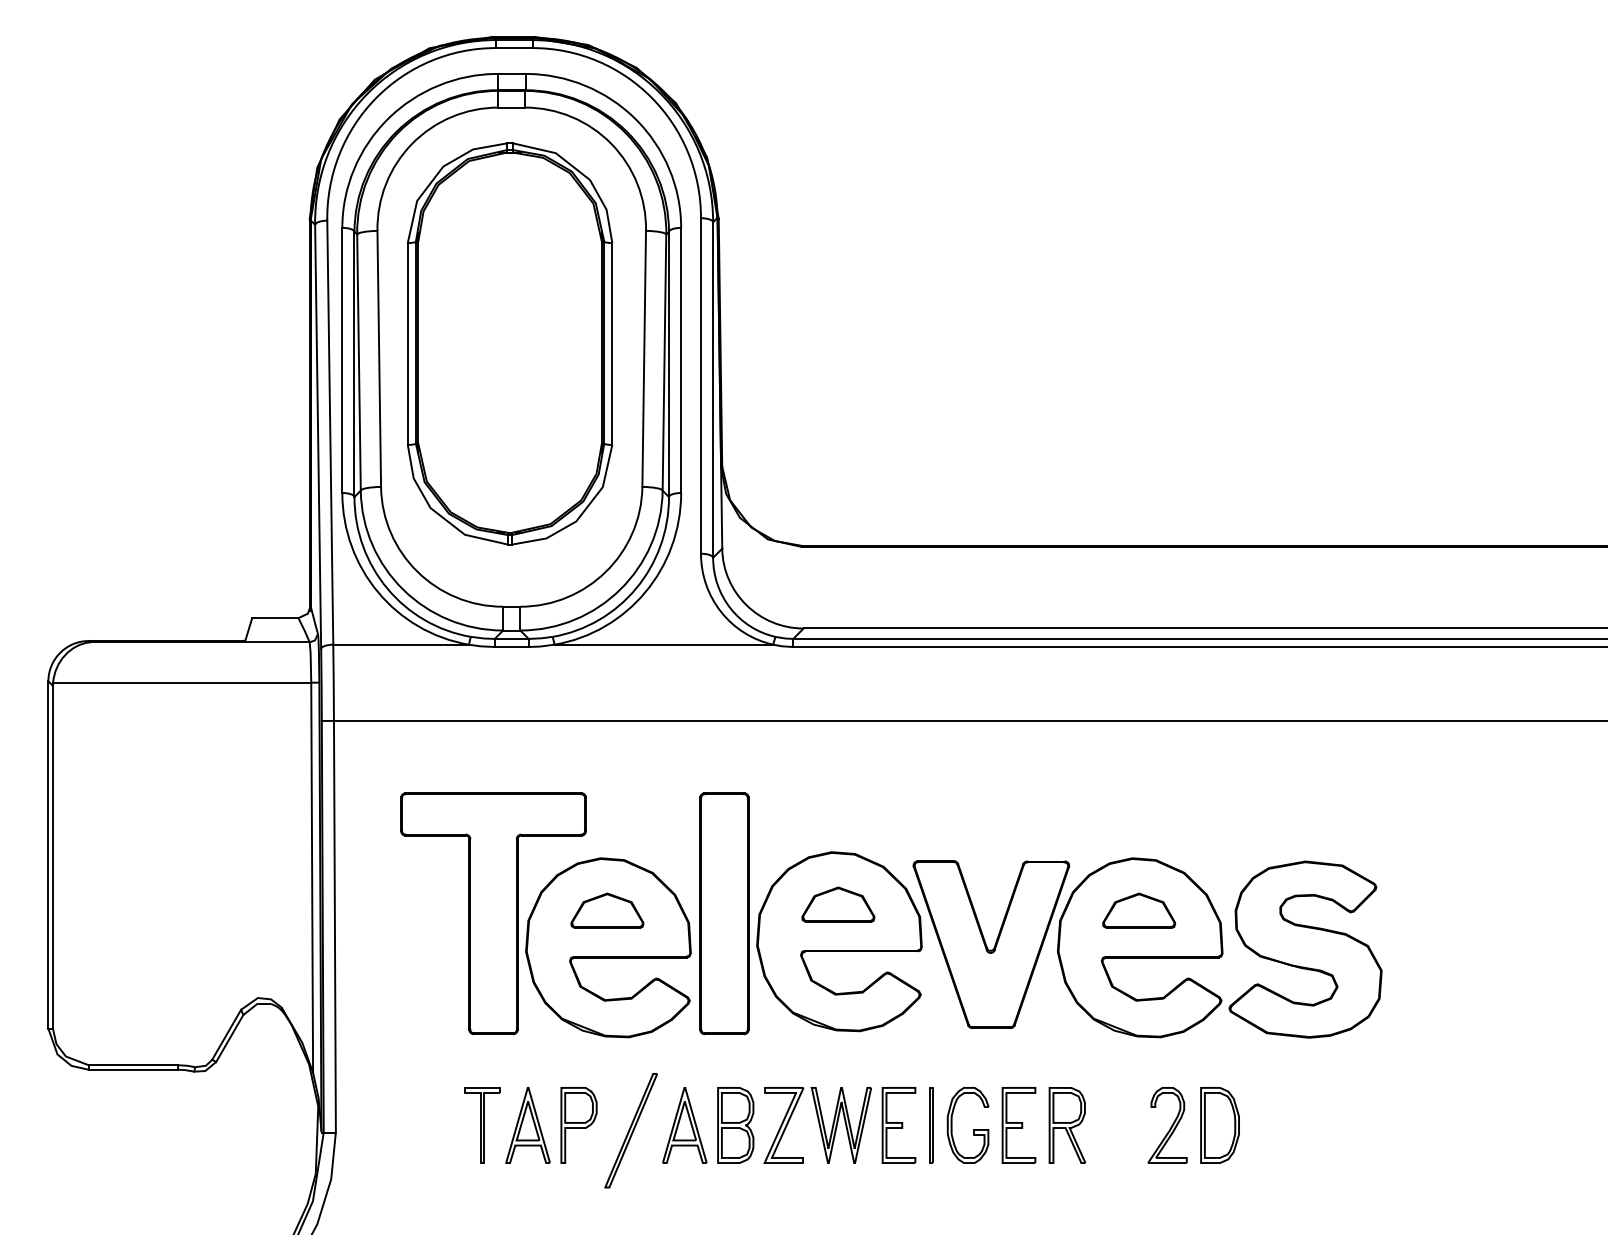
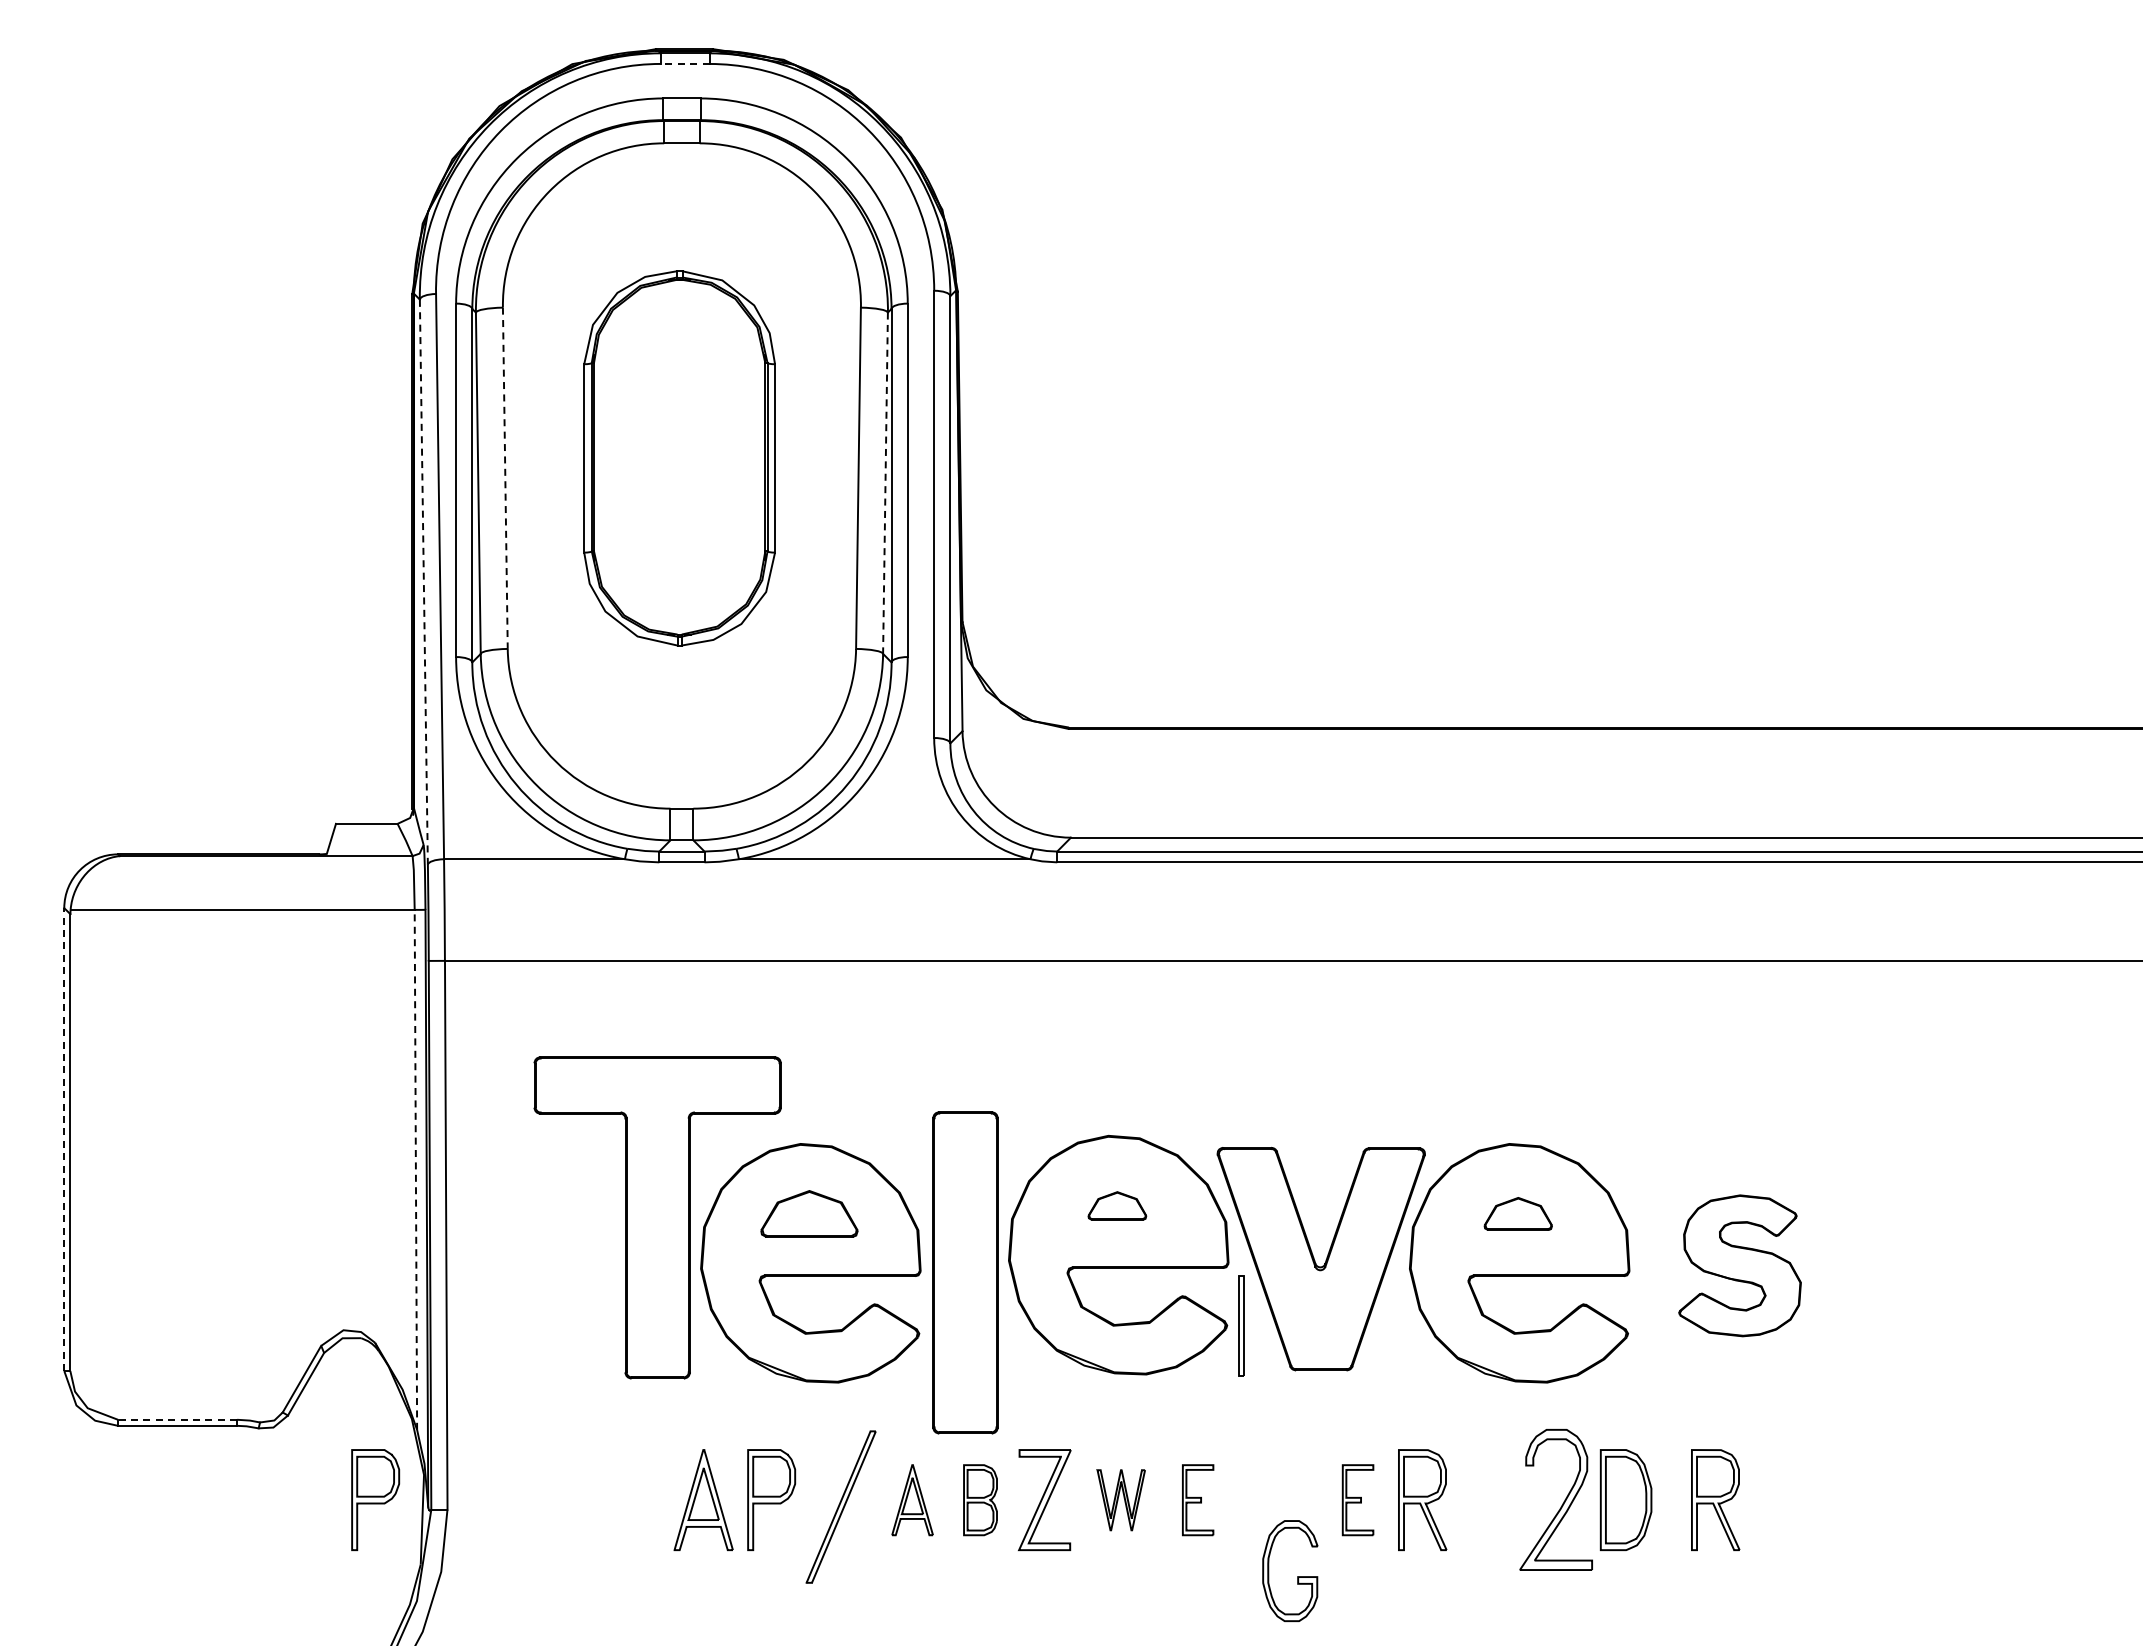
line: (513, 47) -> (684, 63), solid -> dashed
part: (509, 344) -> (679, 458), size x0.7
line: (379, 359) -> (505, 478), solid -> dashed
line: (664, 362) -> (885, 483), solid -> dashed
line: (317, 437) -> (423, 582), solid -> dashed
line: (48, 854) -> (64, 1139), solid -> dashed
line: (311, 877) -> (415, 1169), solid -> dashed
part: (838, 904) -> (1117, 1205), size x0.6
part: (1139, 910) -> (1518, 1213), size x0.7
part: (724, 913) -> (965, 1272), moved
part: (1305, 949) -> (1739, 1265), size x0.6
line: (133, 1064) -> (177, 1419), solid -> dashed
part: (281, 1125) -> (375, 1500), added
part: (482, 1125) -> (642, 1499), removed
part: (684, 1125) -> (912, 1500), size x0.7
part: (735, 1125) -> (980, 1500), size x0.7
part: (840, 1125) -> (1120, 1500), size x0.6
part: (898, 1125) -> (1197, 1500), size x0.7
part: (931, 1125) -> (1241, 1325), moved
part: (1018, 1125) -> (1357, 1500), size x0.7
part: (1167, 1125) -> (1555, 1500), size x1.4
part: (1287, 1125) -> (1715, 1500), added
part: (973, 1129) -> (1297, 1576), moved

